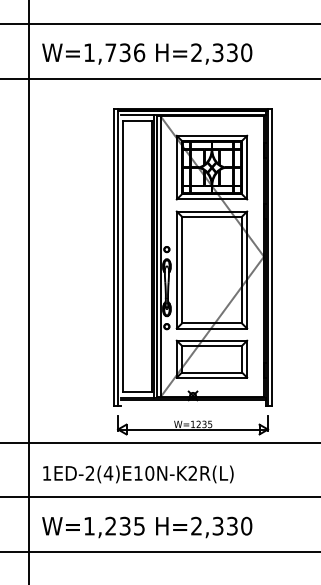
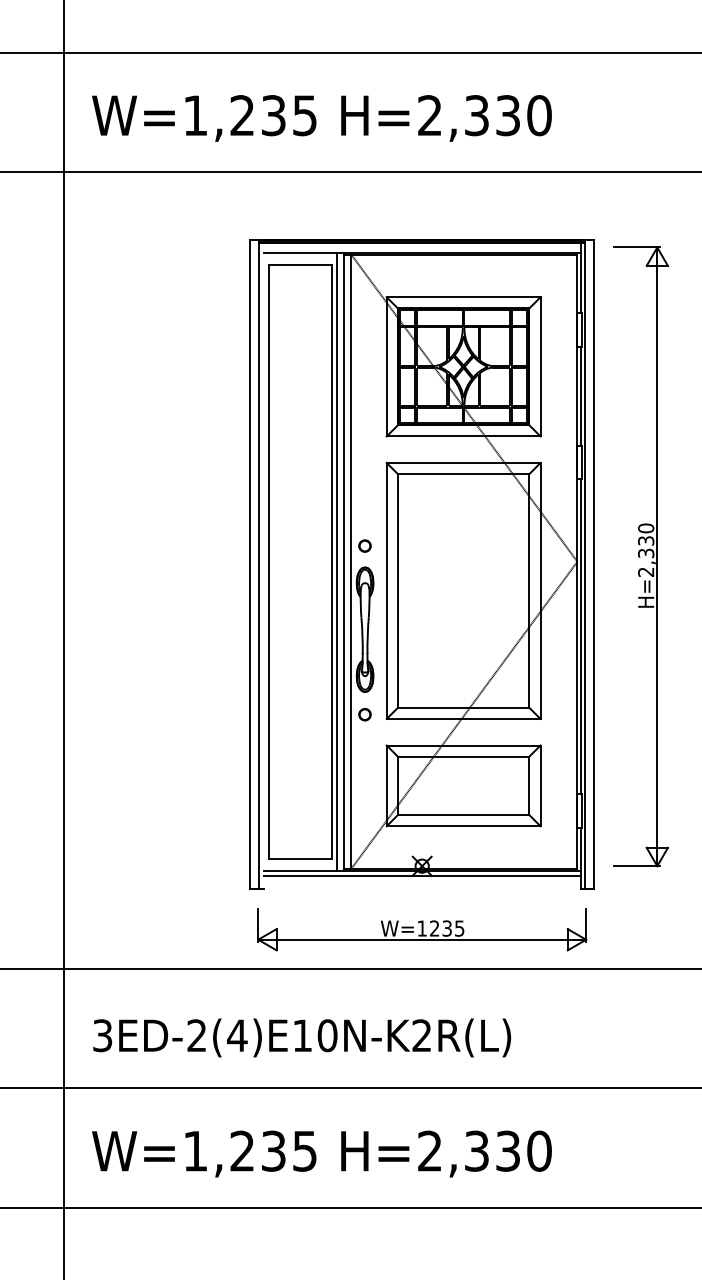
text: (125, 52) -> (274, 115), W=1,736 -> W=1,235
part: (293, 253) -> (641, 554), added
text: (46, 472) -> (101, 1033), 1ED-2(4)E10N-K2R(L) -> 3ED-2(4)E10N-K2R(L)

